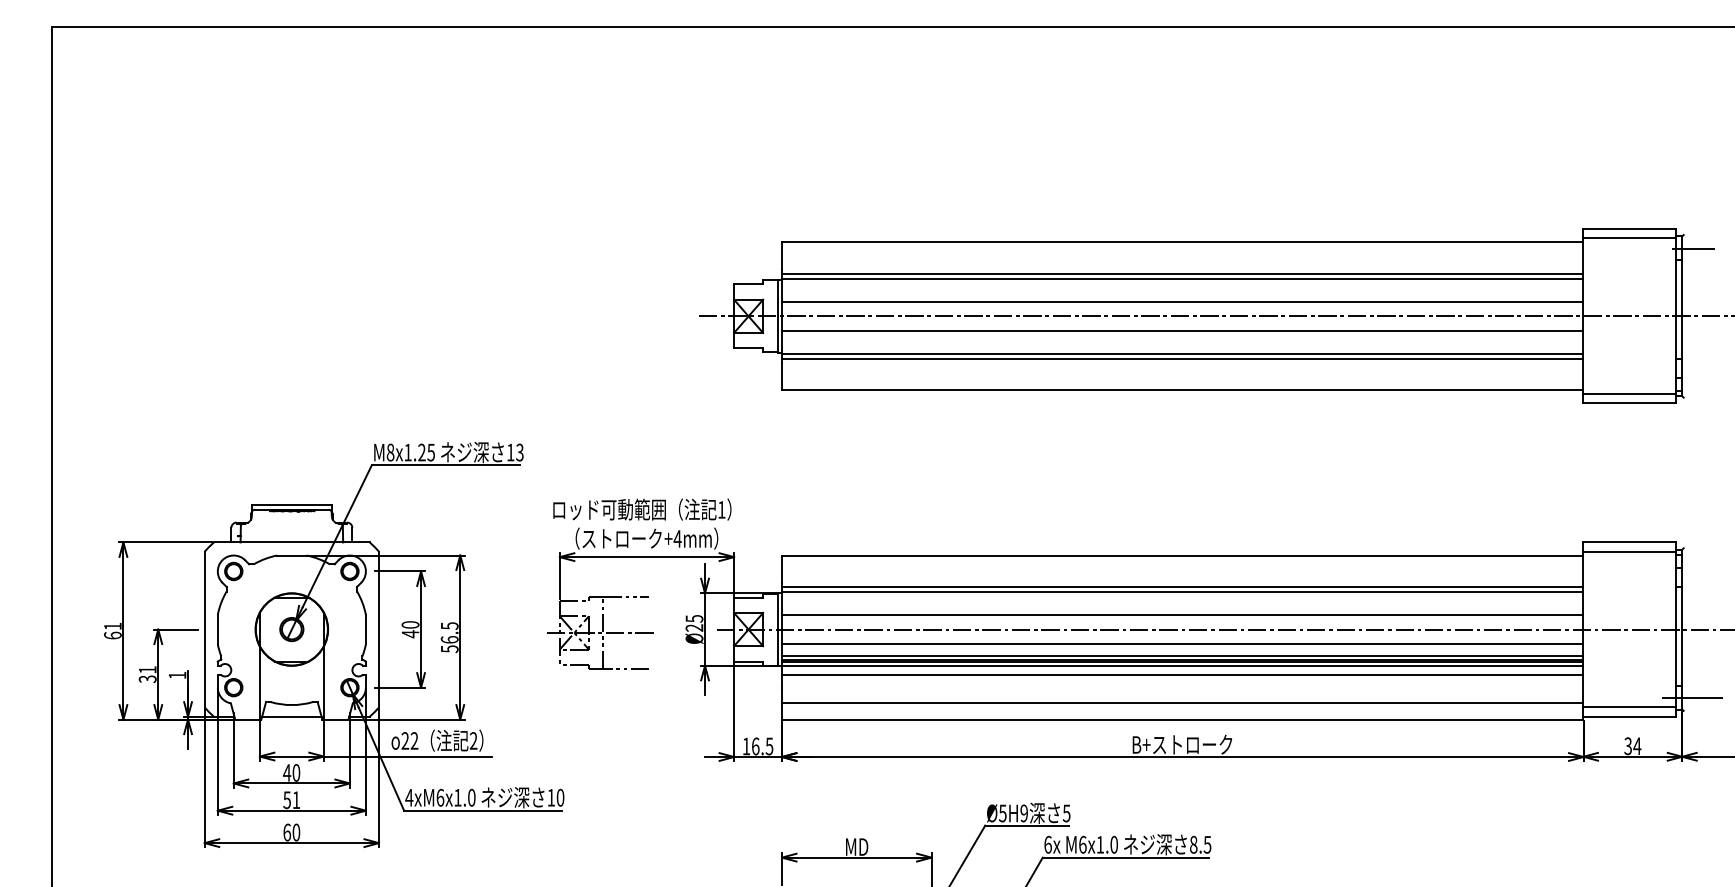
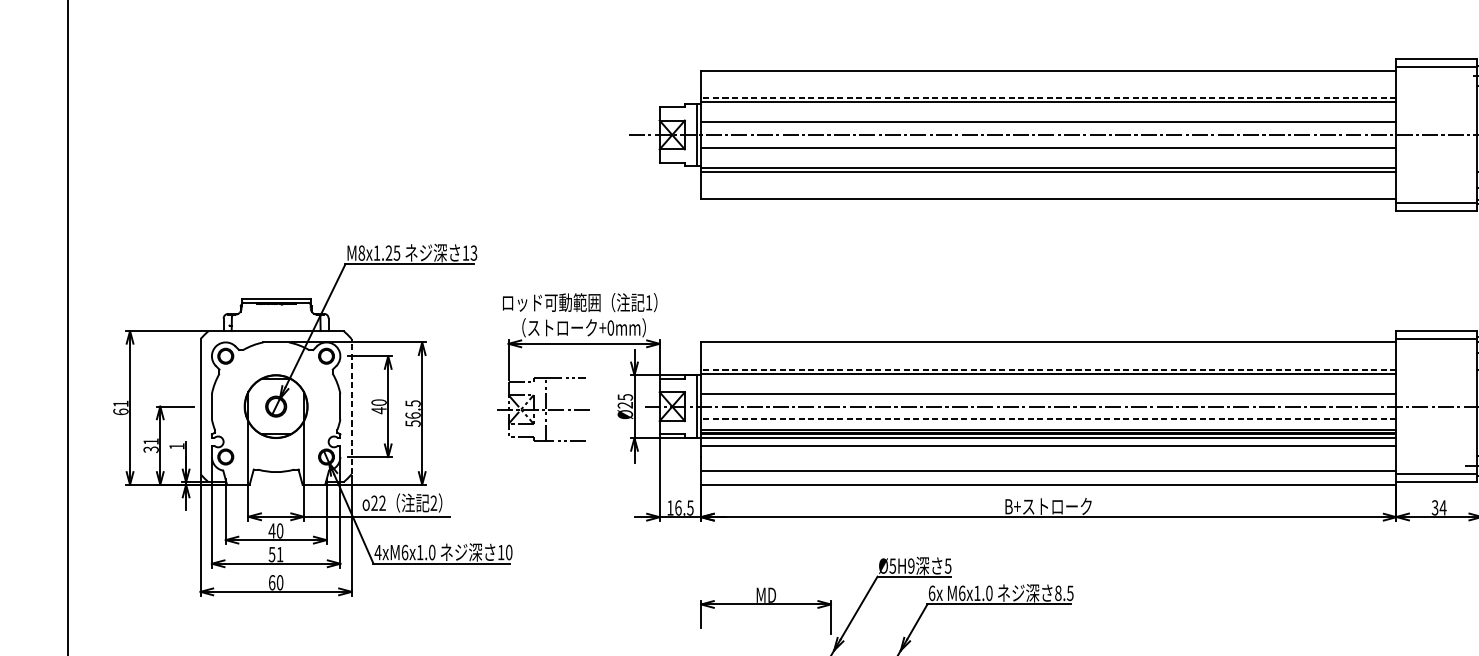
line: (1182, 273) -> (1048, 97), solid -> dashed
text: (677, 538) -> (610, 327), +4mm -> +0mm
line: (1182, 586) -> (1048, 369), solid -> dashed
line: (378, 629) -> (351, 406), solid -> dashed
line: (1182, 644) -> (1048, 419), solid -> dashed
line: (291, 716) -> (275, 482), removed

